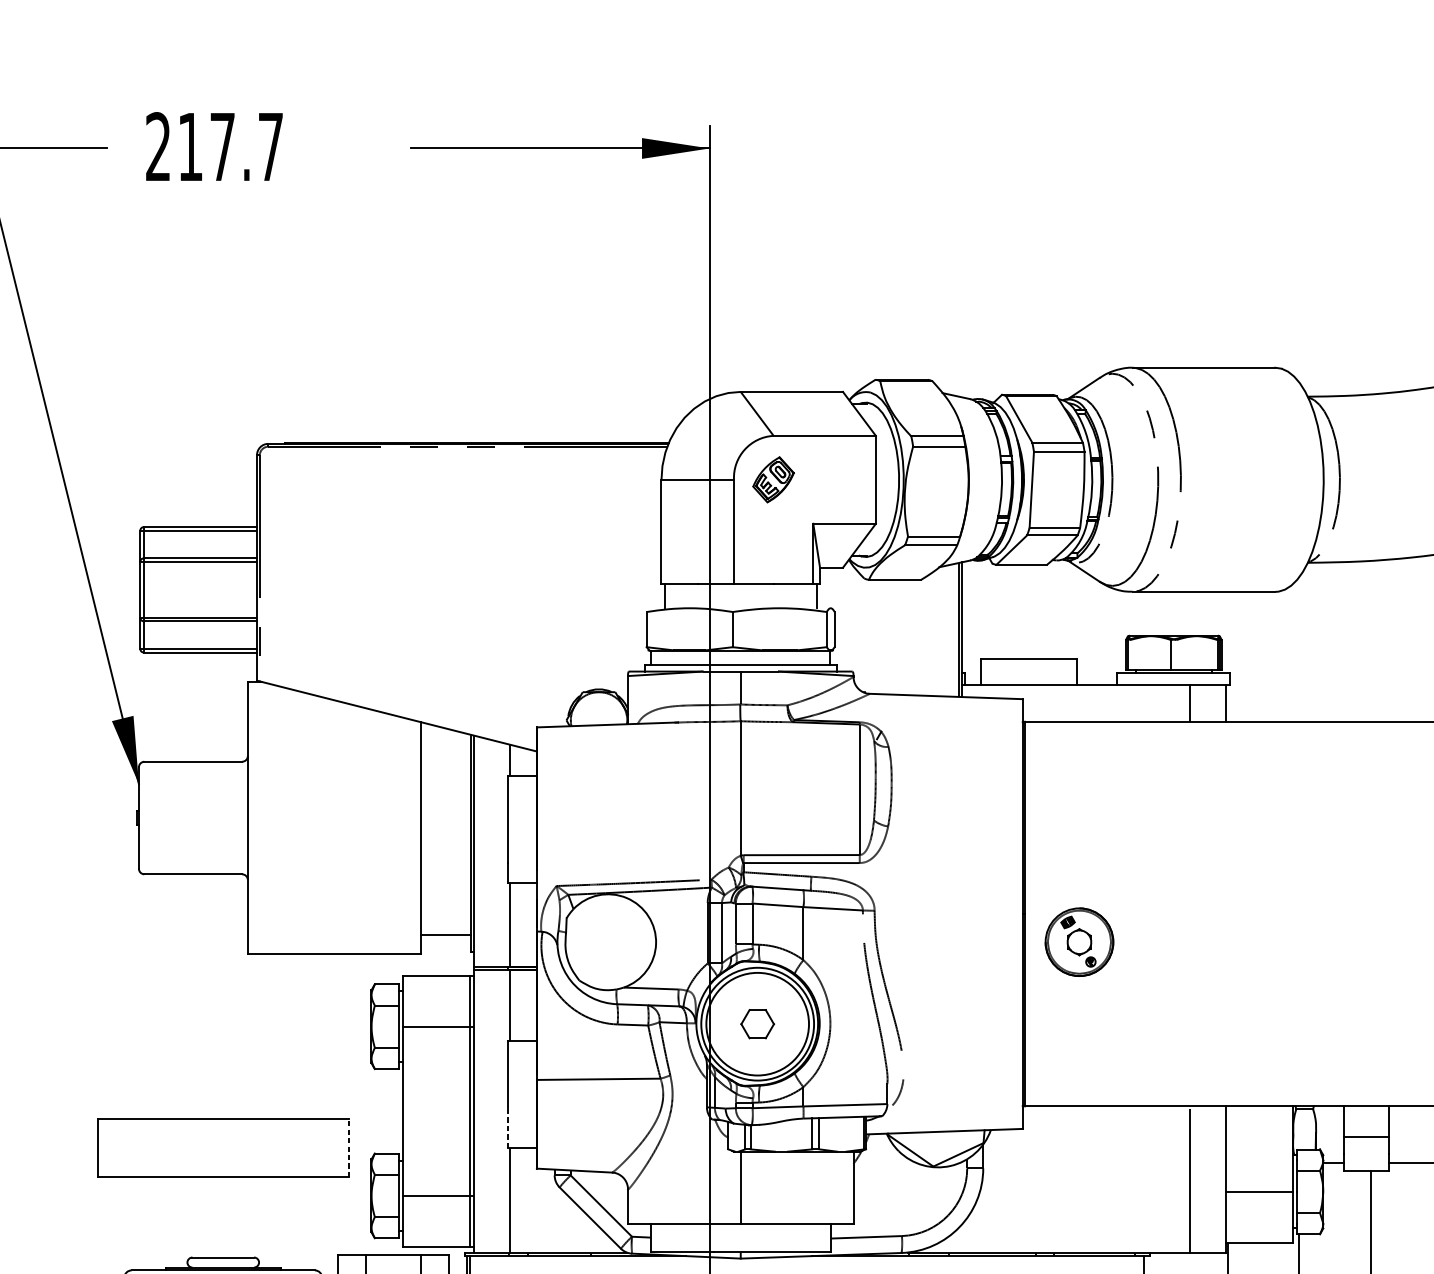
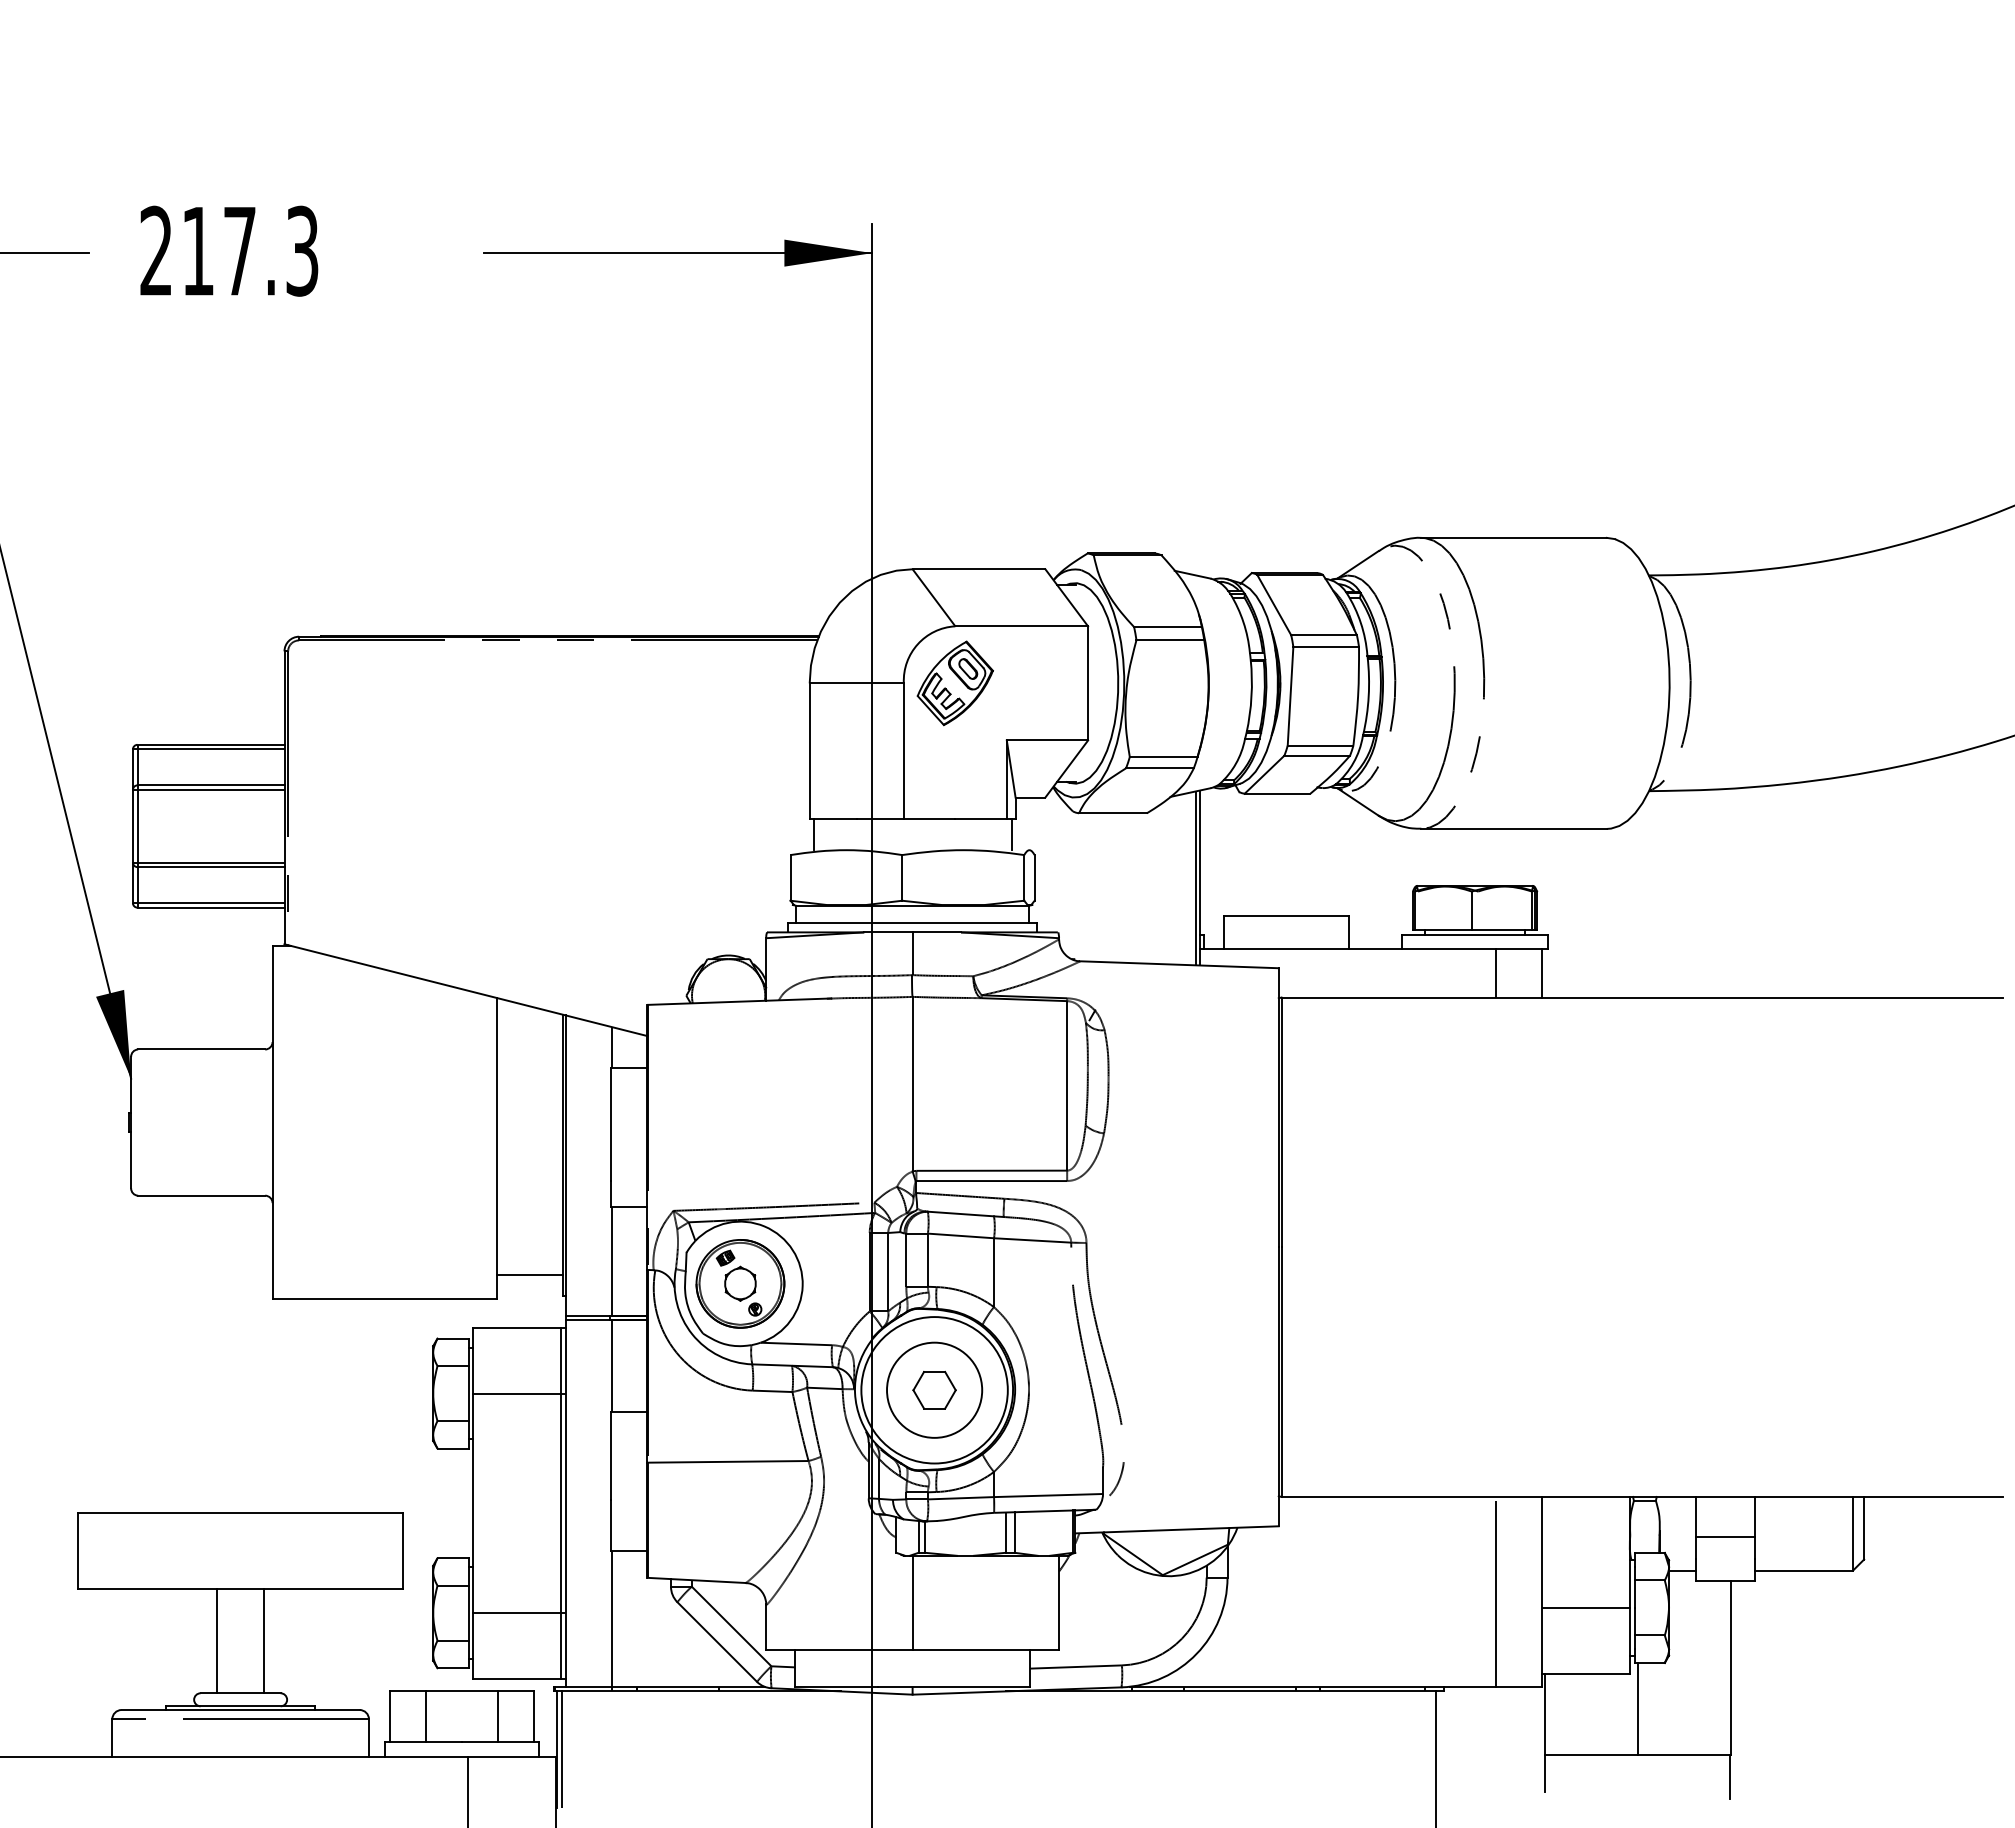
text: (270, 146) -> (302, 250), 217.7 -> 217.3
part: (773, 479) -> (954, 683), size x1.43
part: (1079, 941) -> (740, 1283), moved
circle: (757, 1023) -> (934, 1389), size x0.71
line: (508, 1128) -> (610, 1525), dashed -> solid
line: (348, 1147) -> (403, 1550), dashed -> solid
line: (205, 1217) -> (217, 1641), added
line: (240, 1217) -> (263, 1641), added

